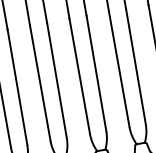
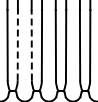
line: (39, 82) -> (31, 44), solid -> dashed
line: (16, 86) -> (17, 44), solid -> dashed

